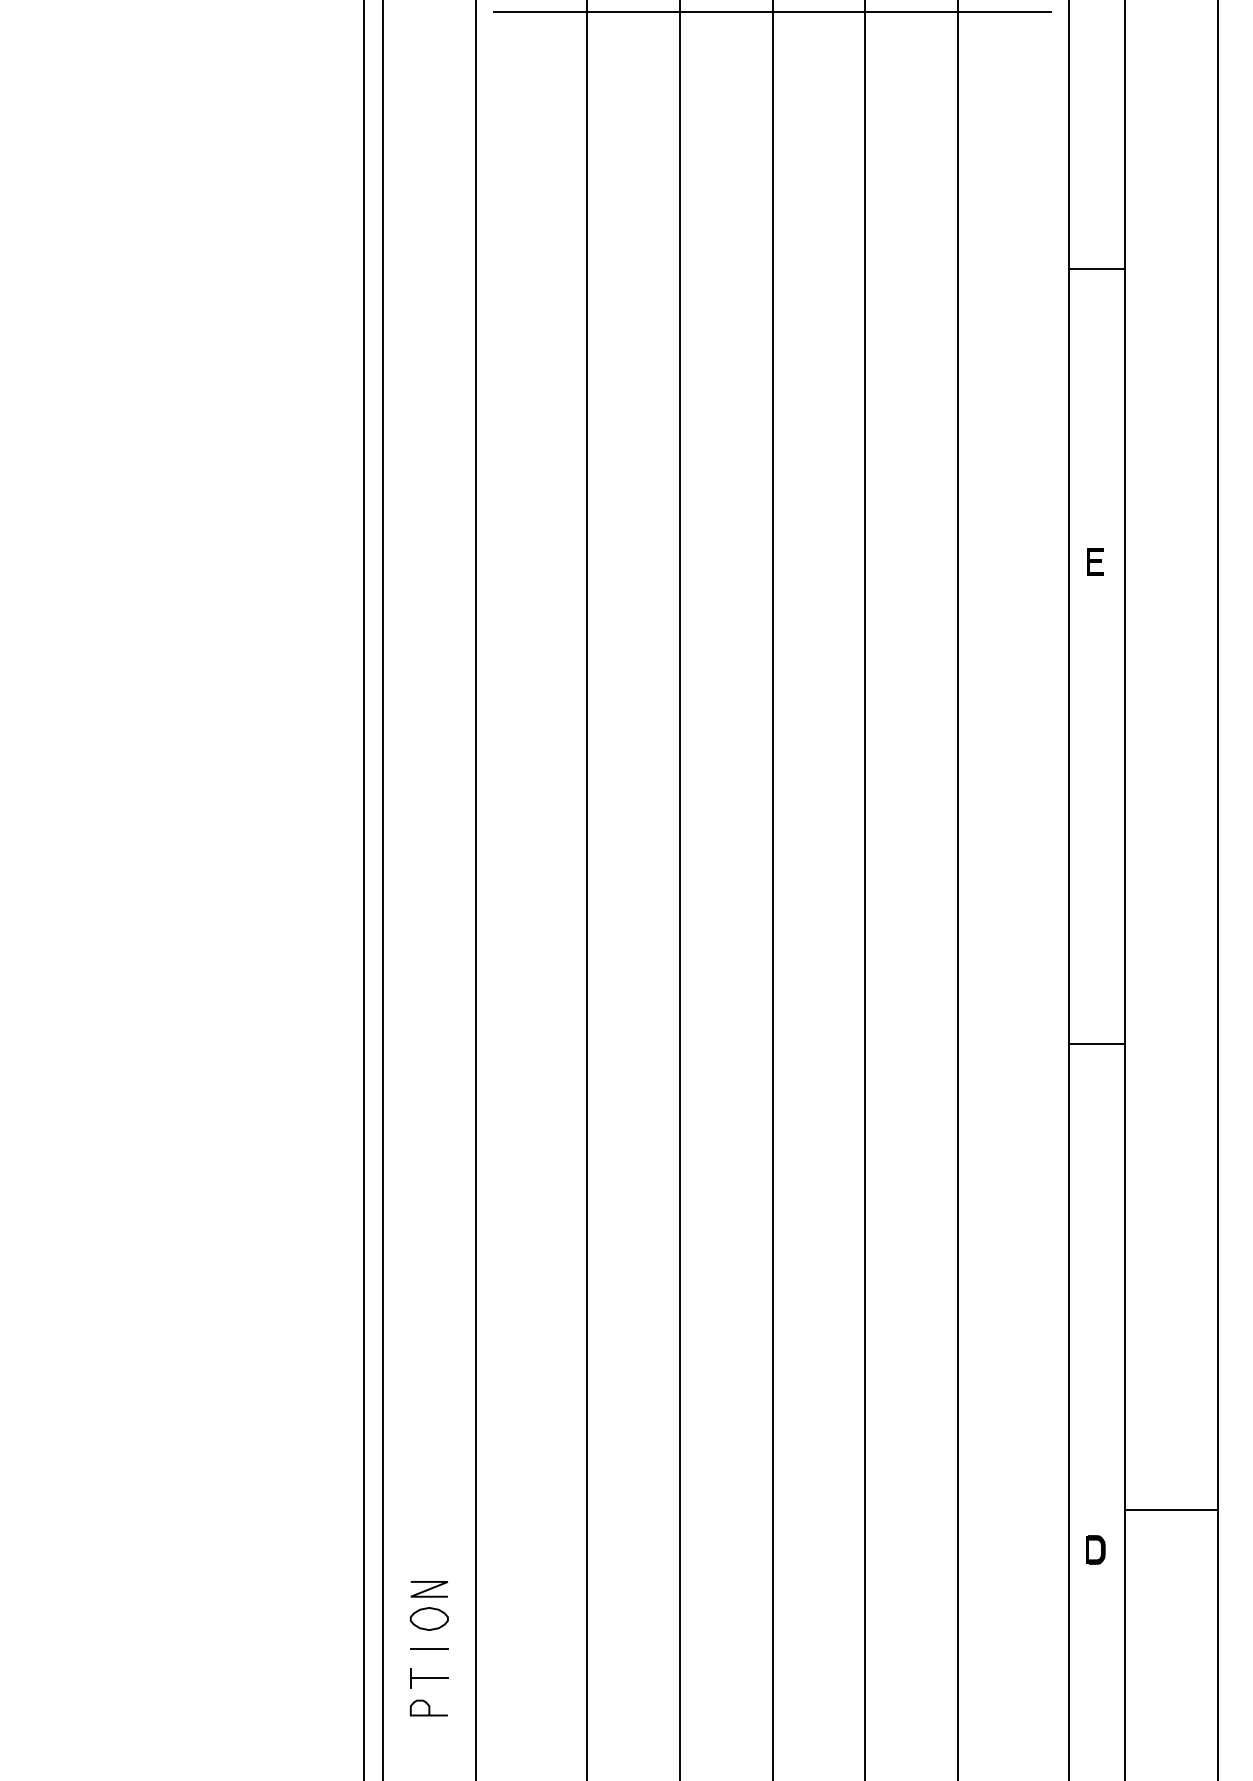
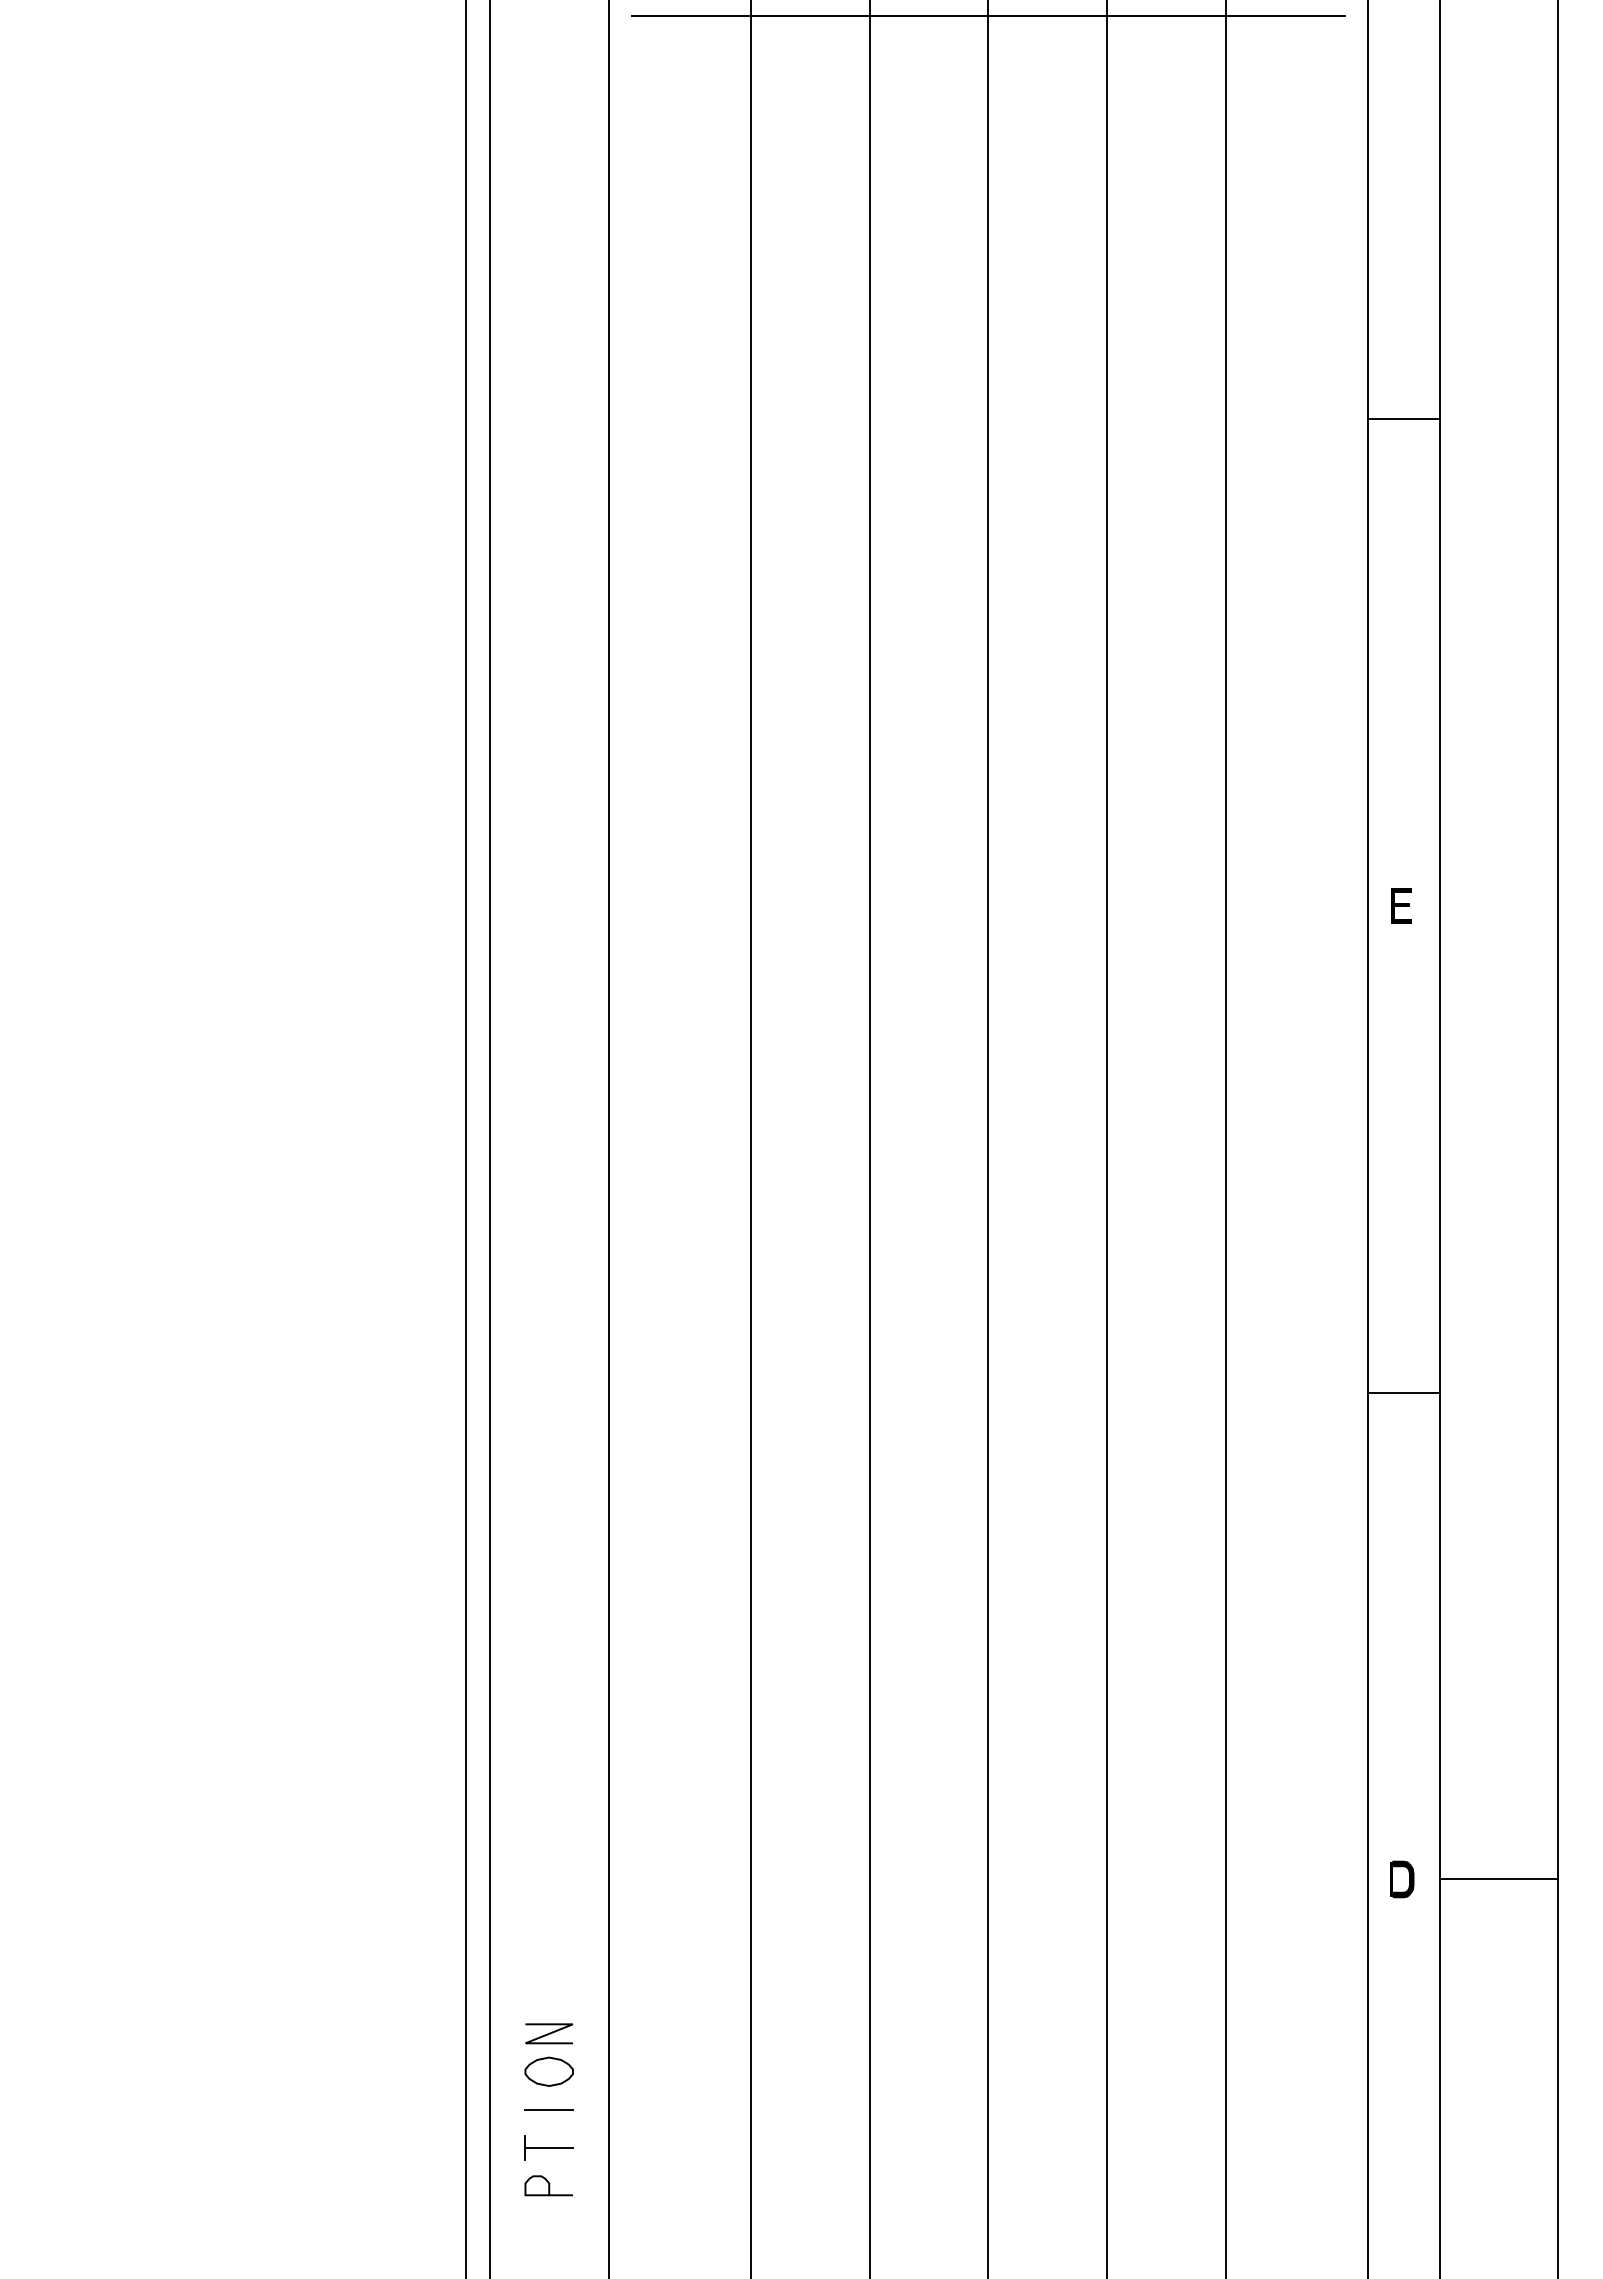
line: (1096, 269) -> (1403, 419), moved
part: (1095, 561) -> (1401, 905), moved
line: (1096, 1043) -> (1403, 1392), moved
line: (1171, 1510) -> (1498, 1879), moved
part: (1096, 1550) -> (1402, 1879), moved

